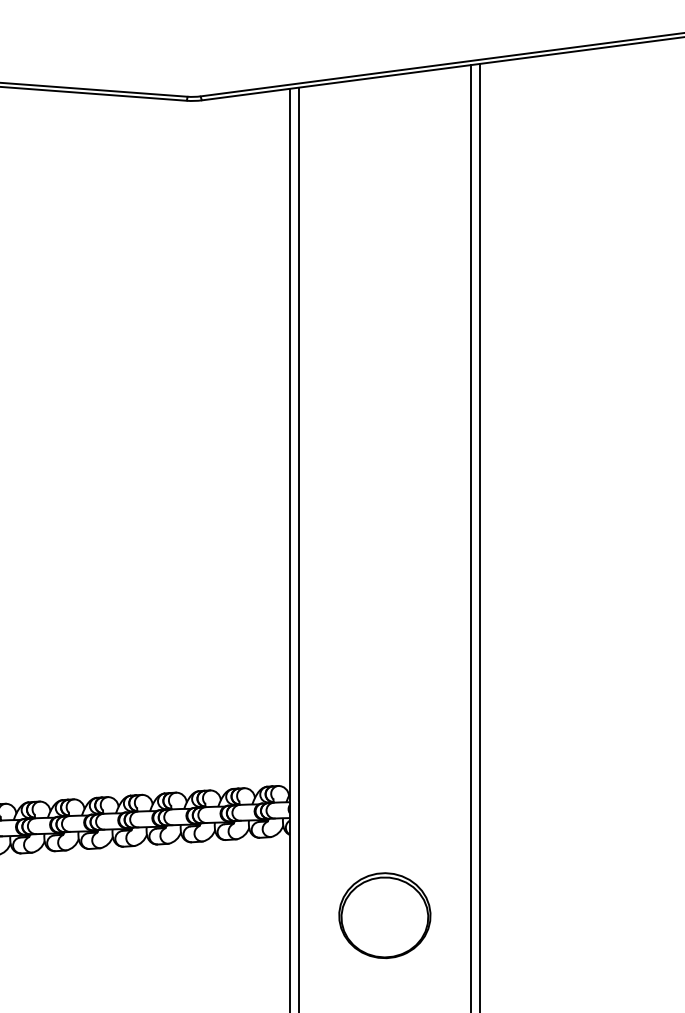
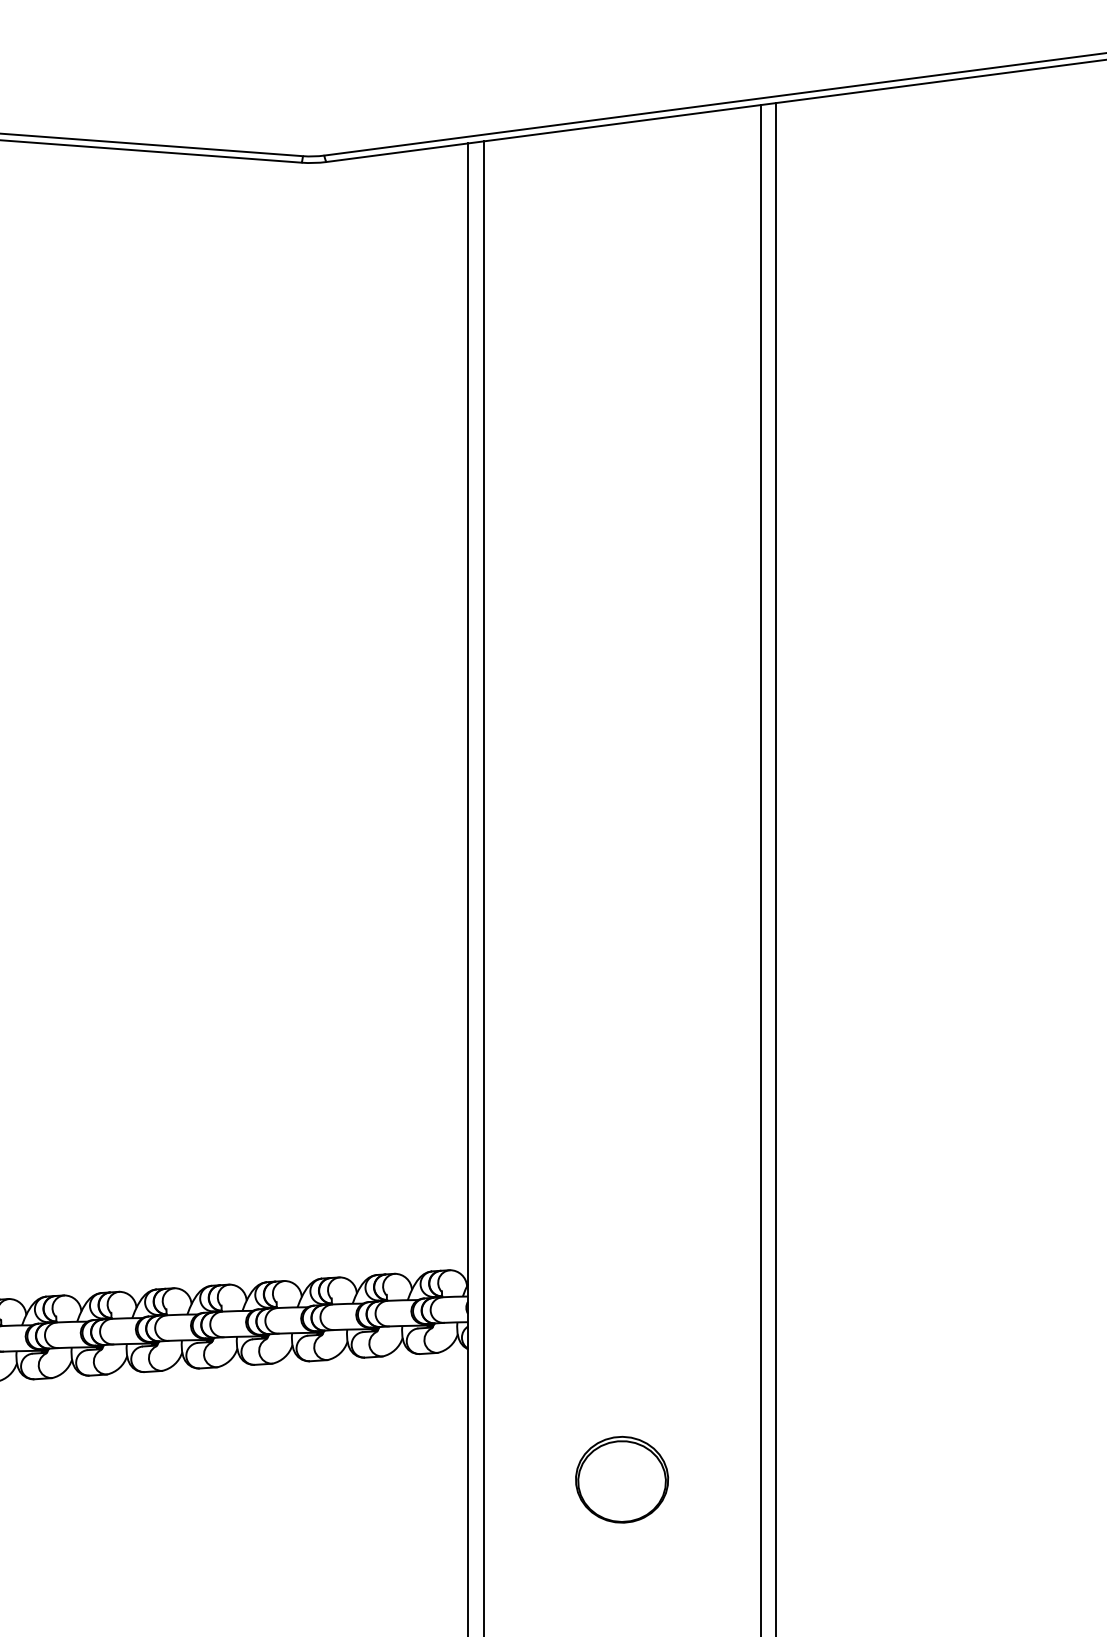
part: (384, 915) -> (621, 1479), size x0.62

